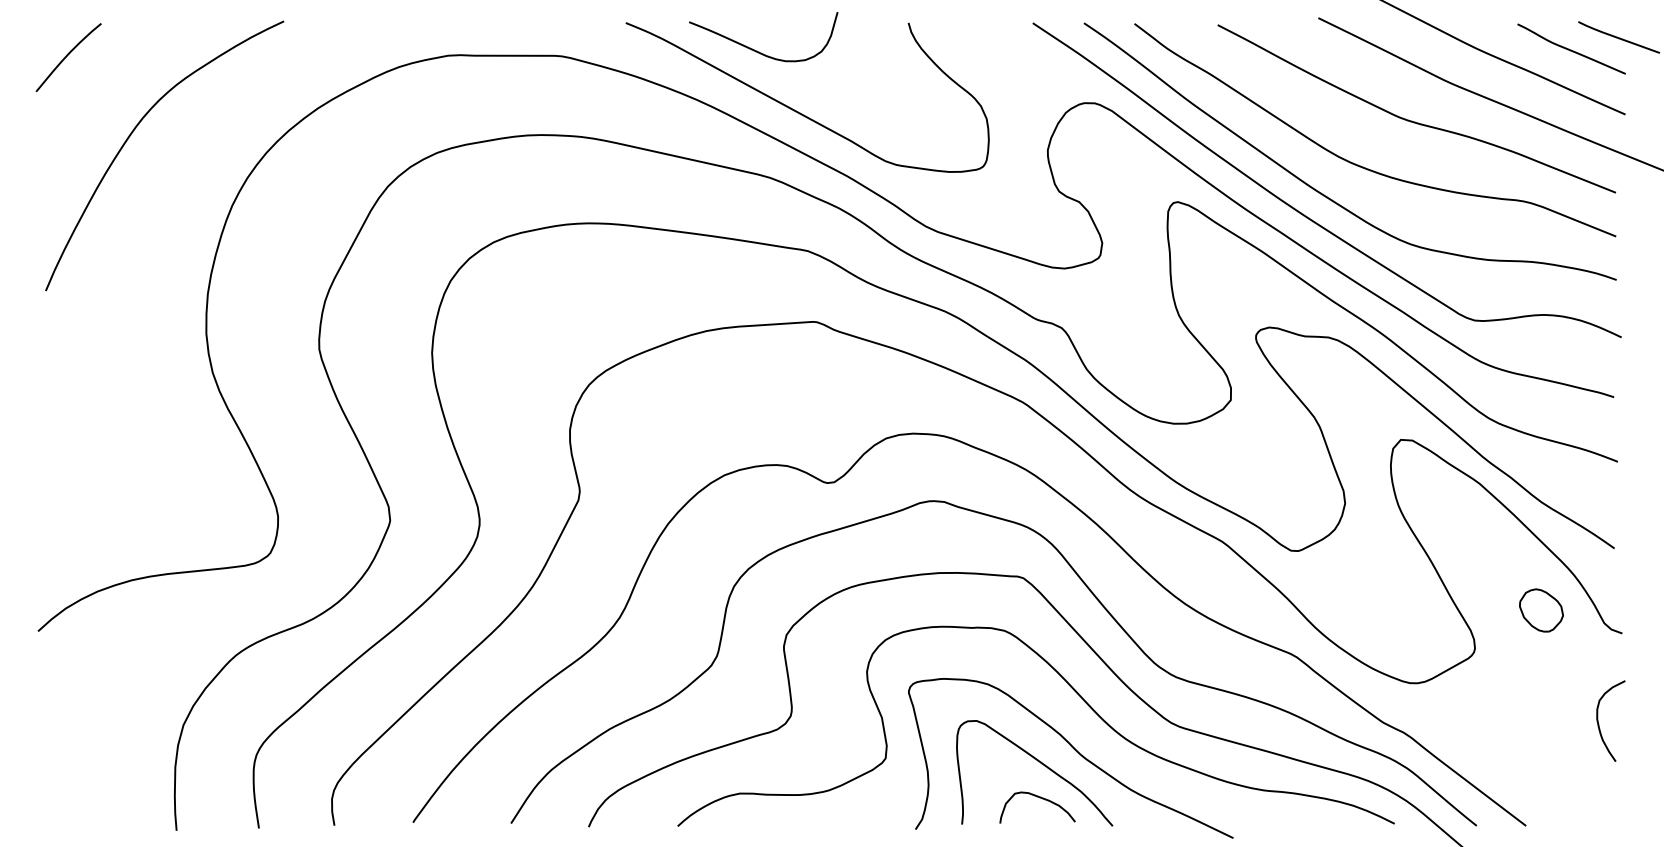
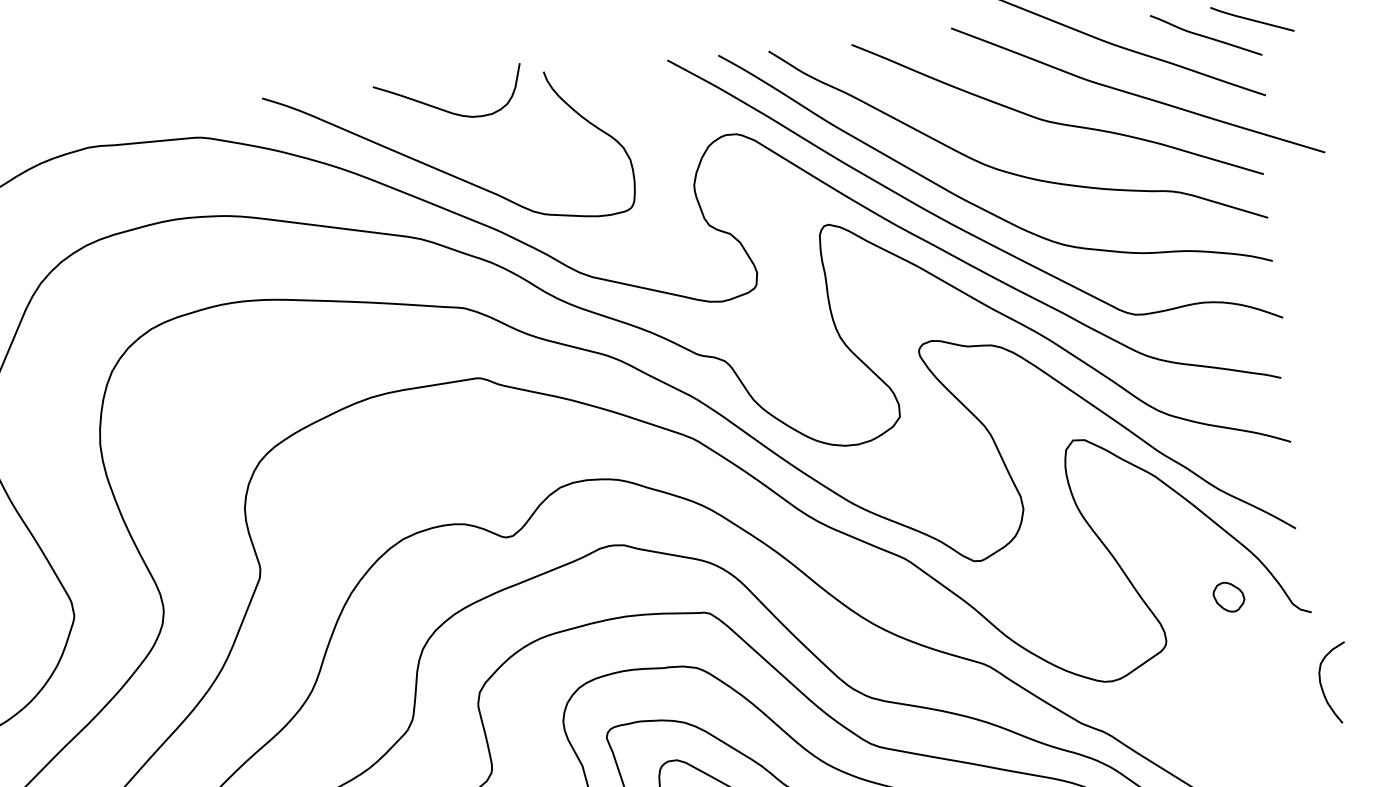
curve: (759, 51) -> (445, 109), moved
part: (1541, 610) -> (1229, 597), size x0.7
curve: (1599, 724) -> (1322, 687), moved

